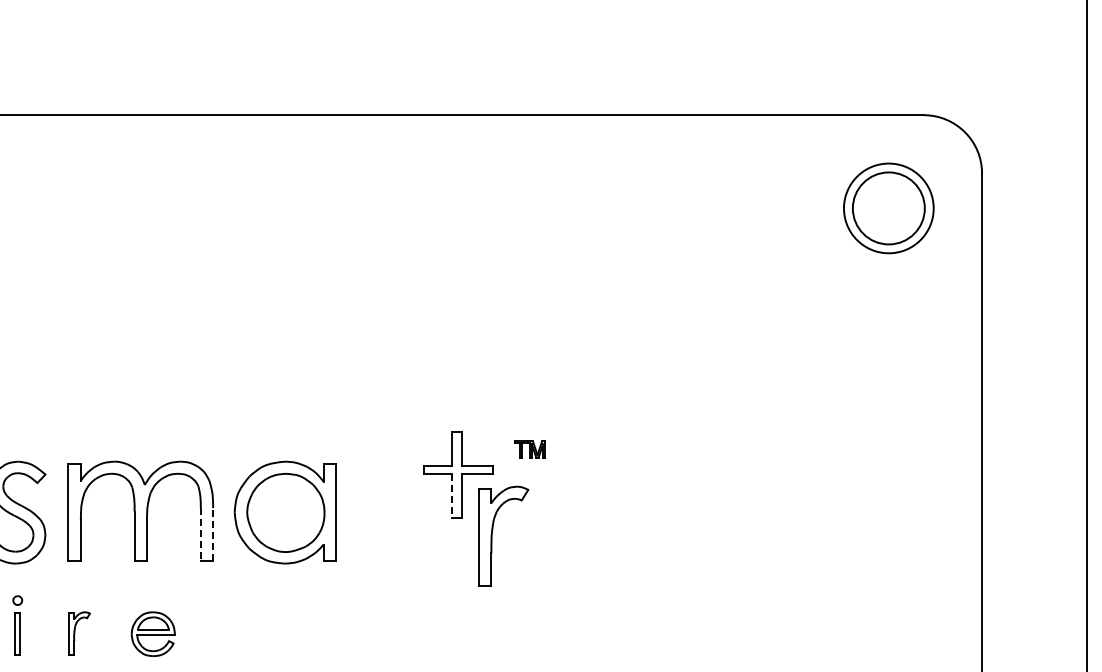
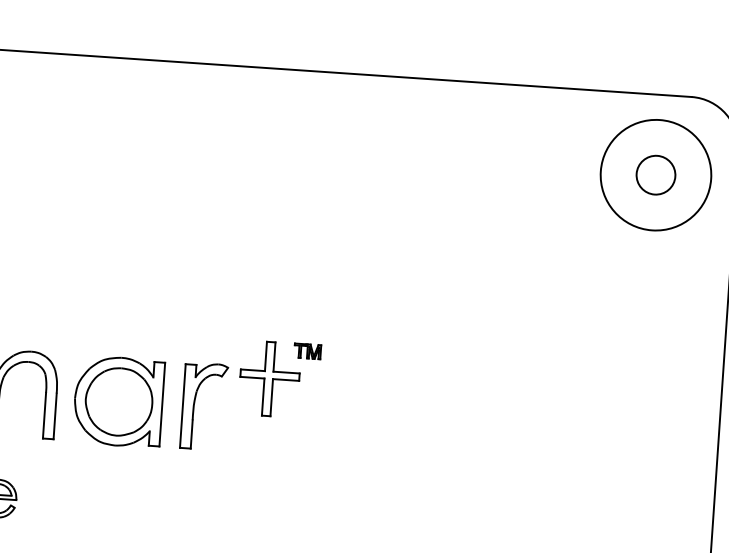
circle: (888, 207) -> (655, 174), size x0.62
circle: (888, 208) -> (655, 175), size x1.43
part: (529, 449) -> (307, 351), moved
line: (452, 495) -> (263, 396), dashed -> solid
line: (200, 534) -> (44, 415), dashed -> solid
line: (213, 534) -> (55, 416), dashed -> solid
part: (492, 535) -> (194, 405), moved

